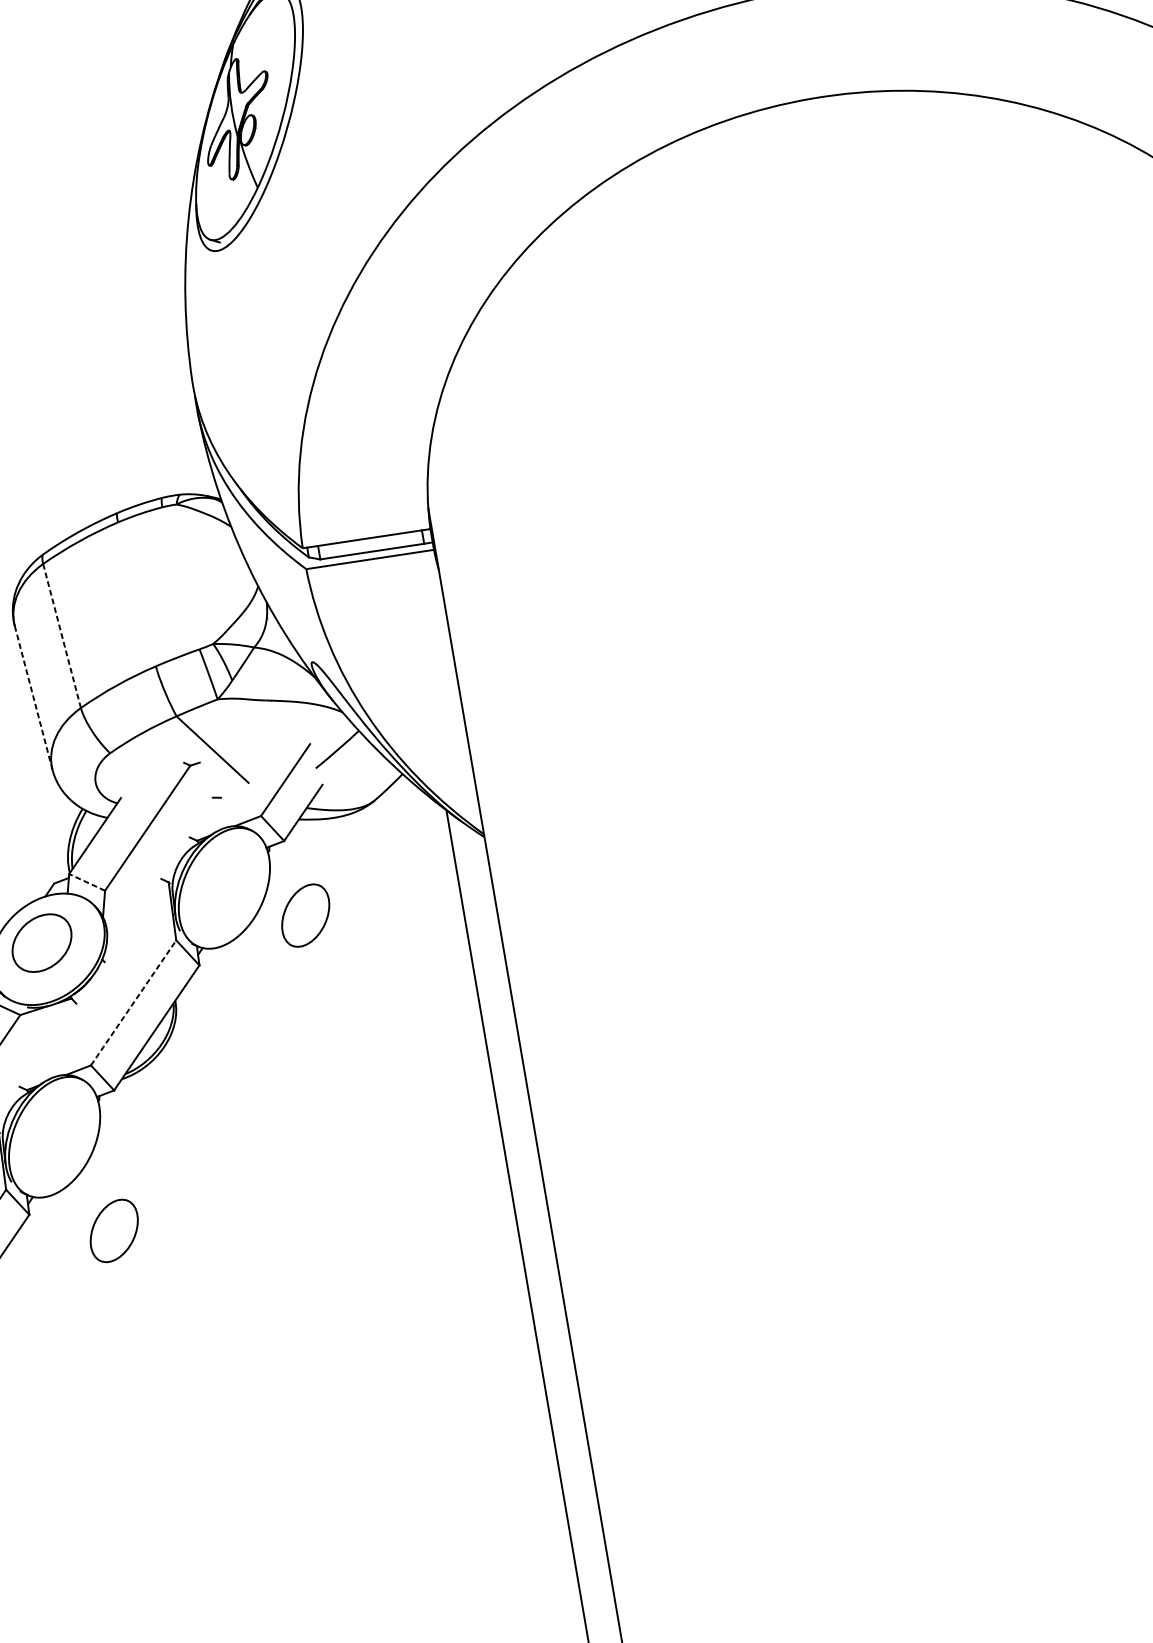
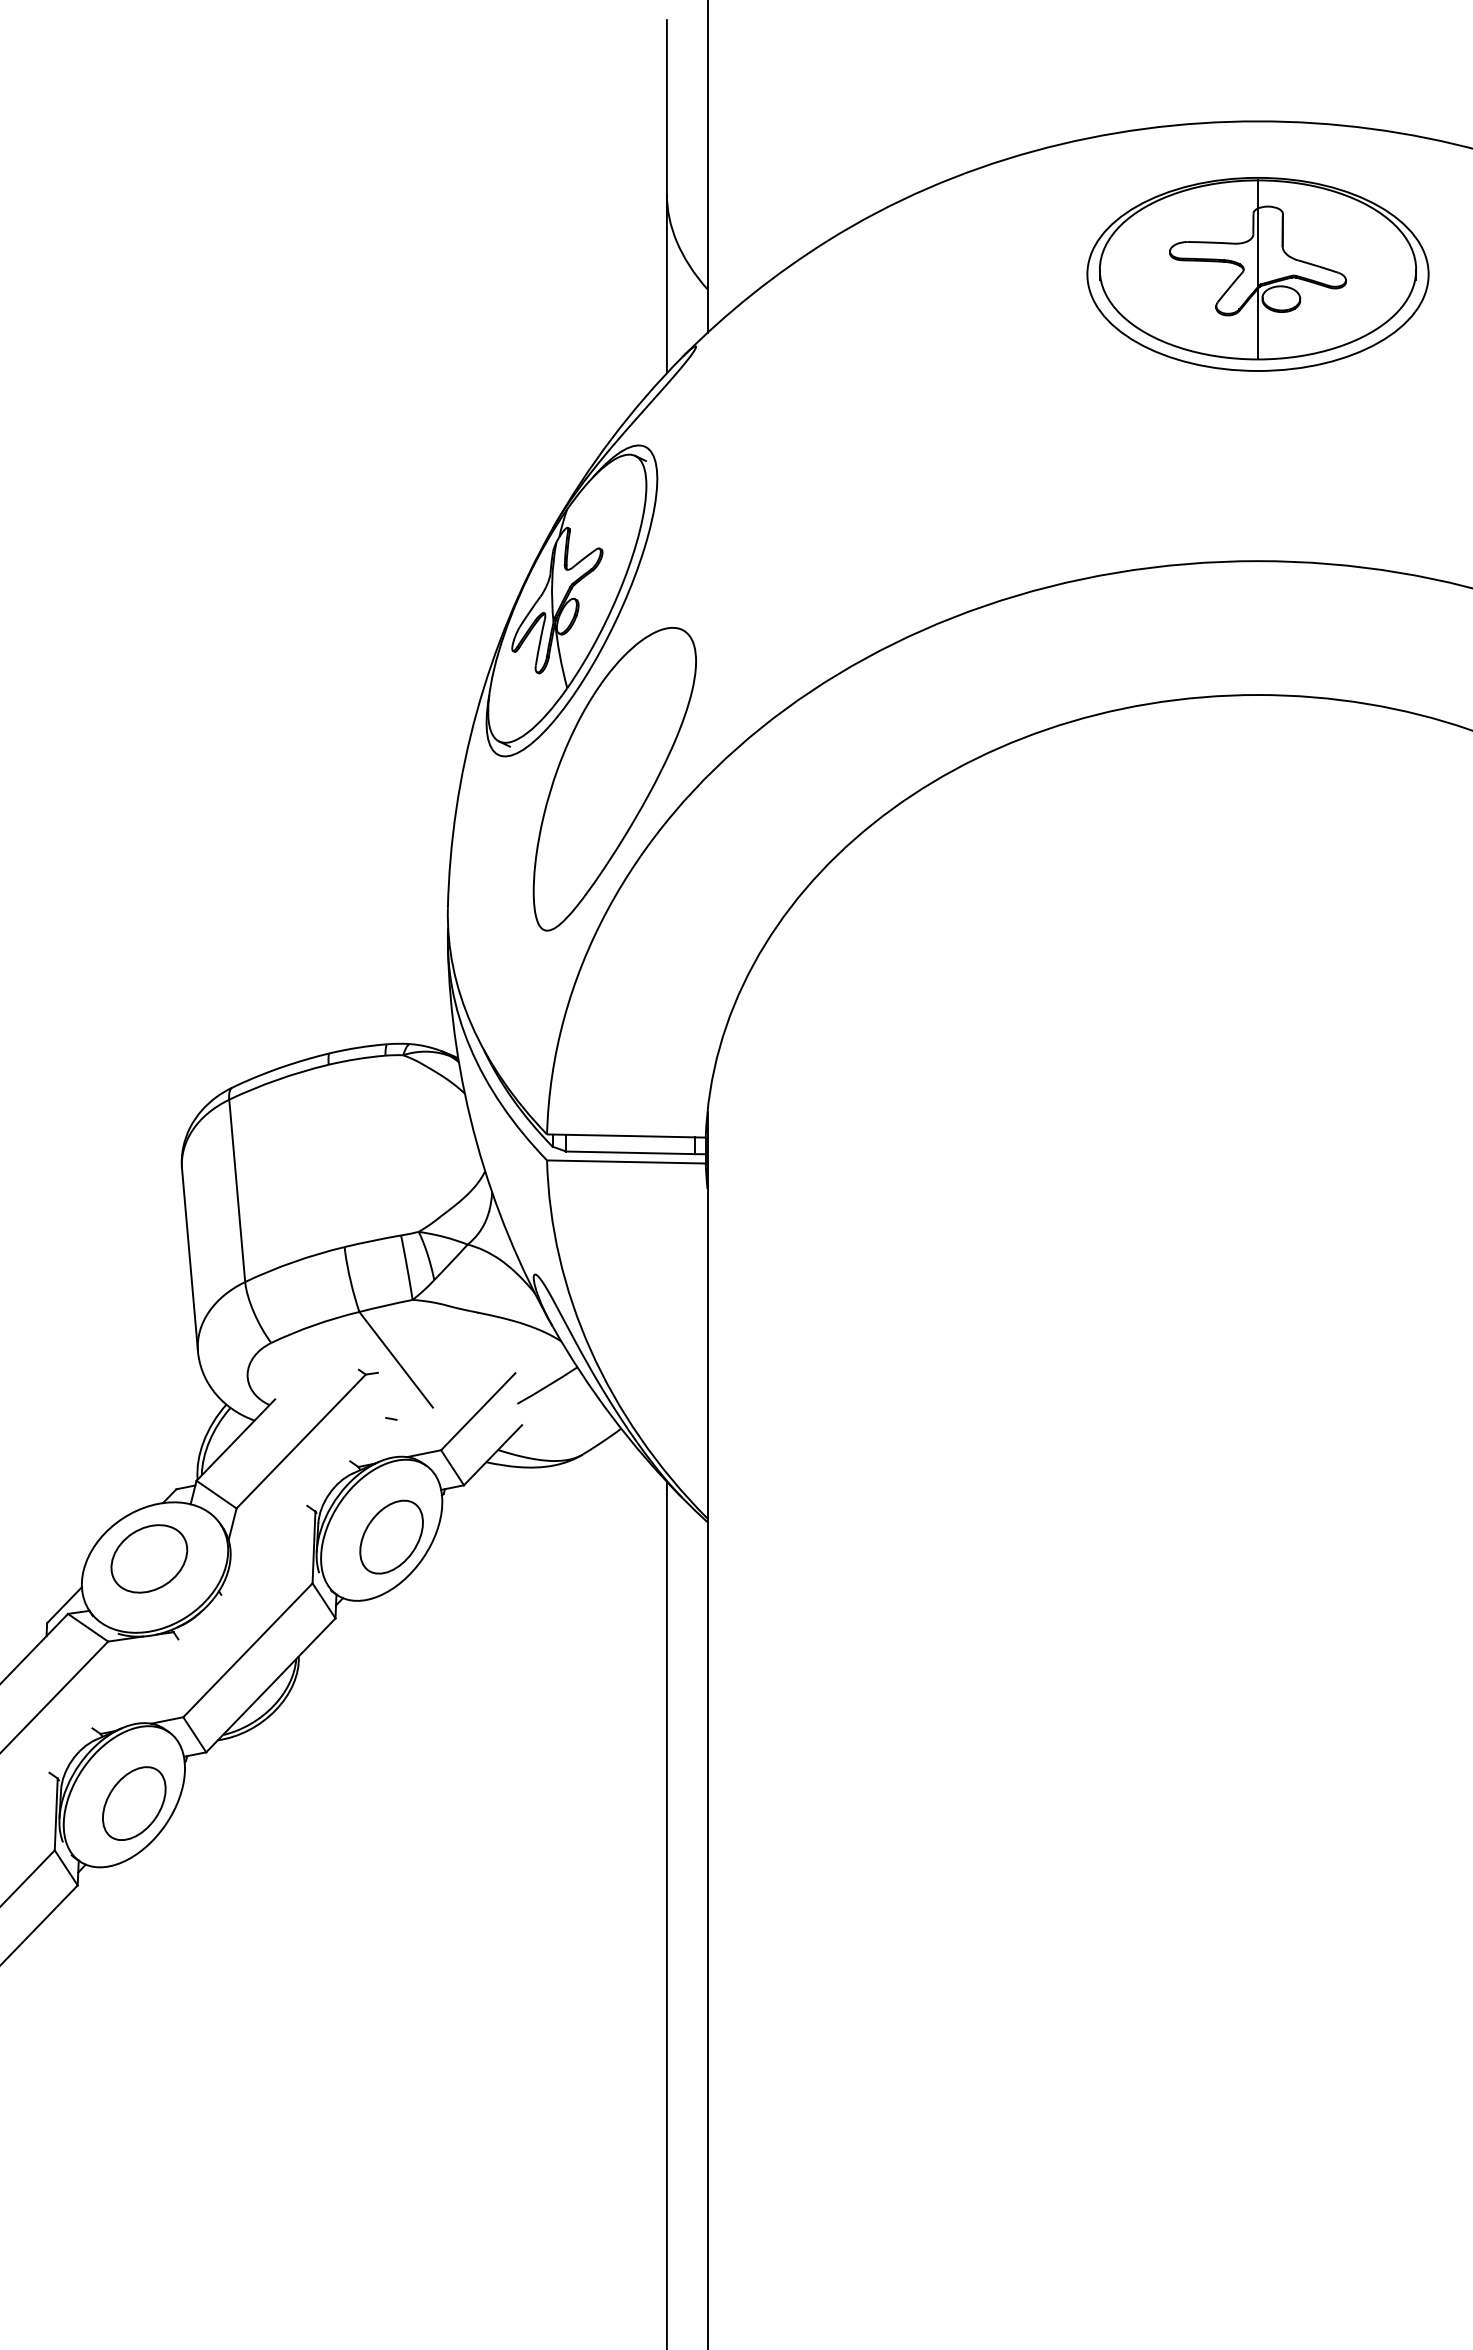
part: (308, 254) -> (614, 779), added
line: (62, 636) -> (237, 1191), dashed -> solid
line: (34, 698) -> (190, 1260), dashed -> solid
line: (87, 882) -> (216, 1494), dashed -> solid
part: (305, 915) -> (391, 1536), moved
line: (133, 1002) -> (248, 1649), dashed -> solid
part: (114, 1230) -> (134, 1803), moved

